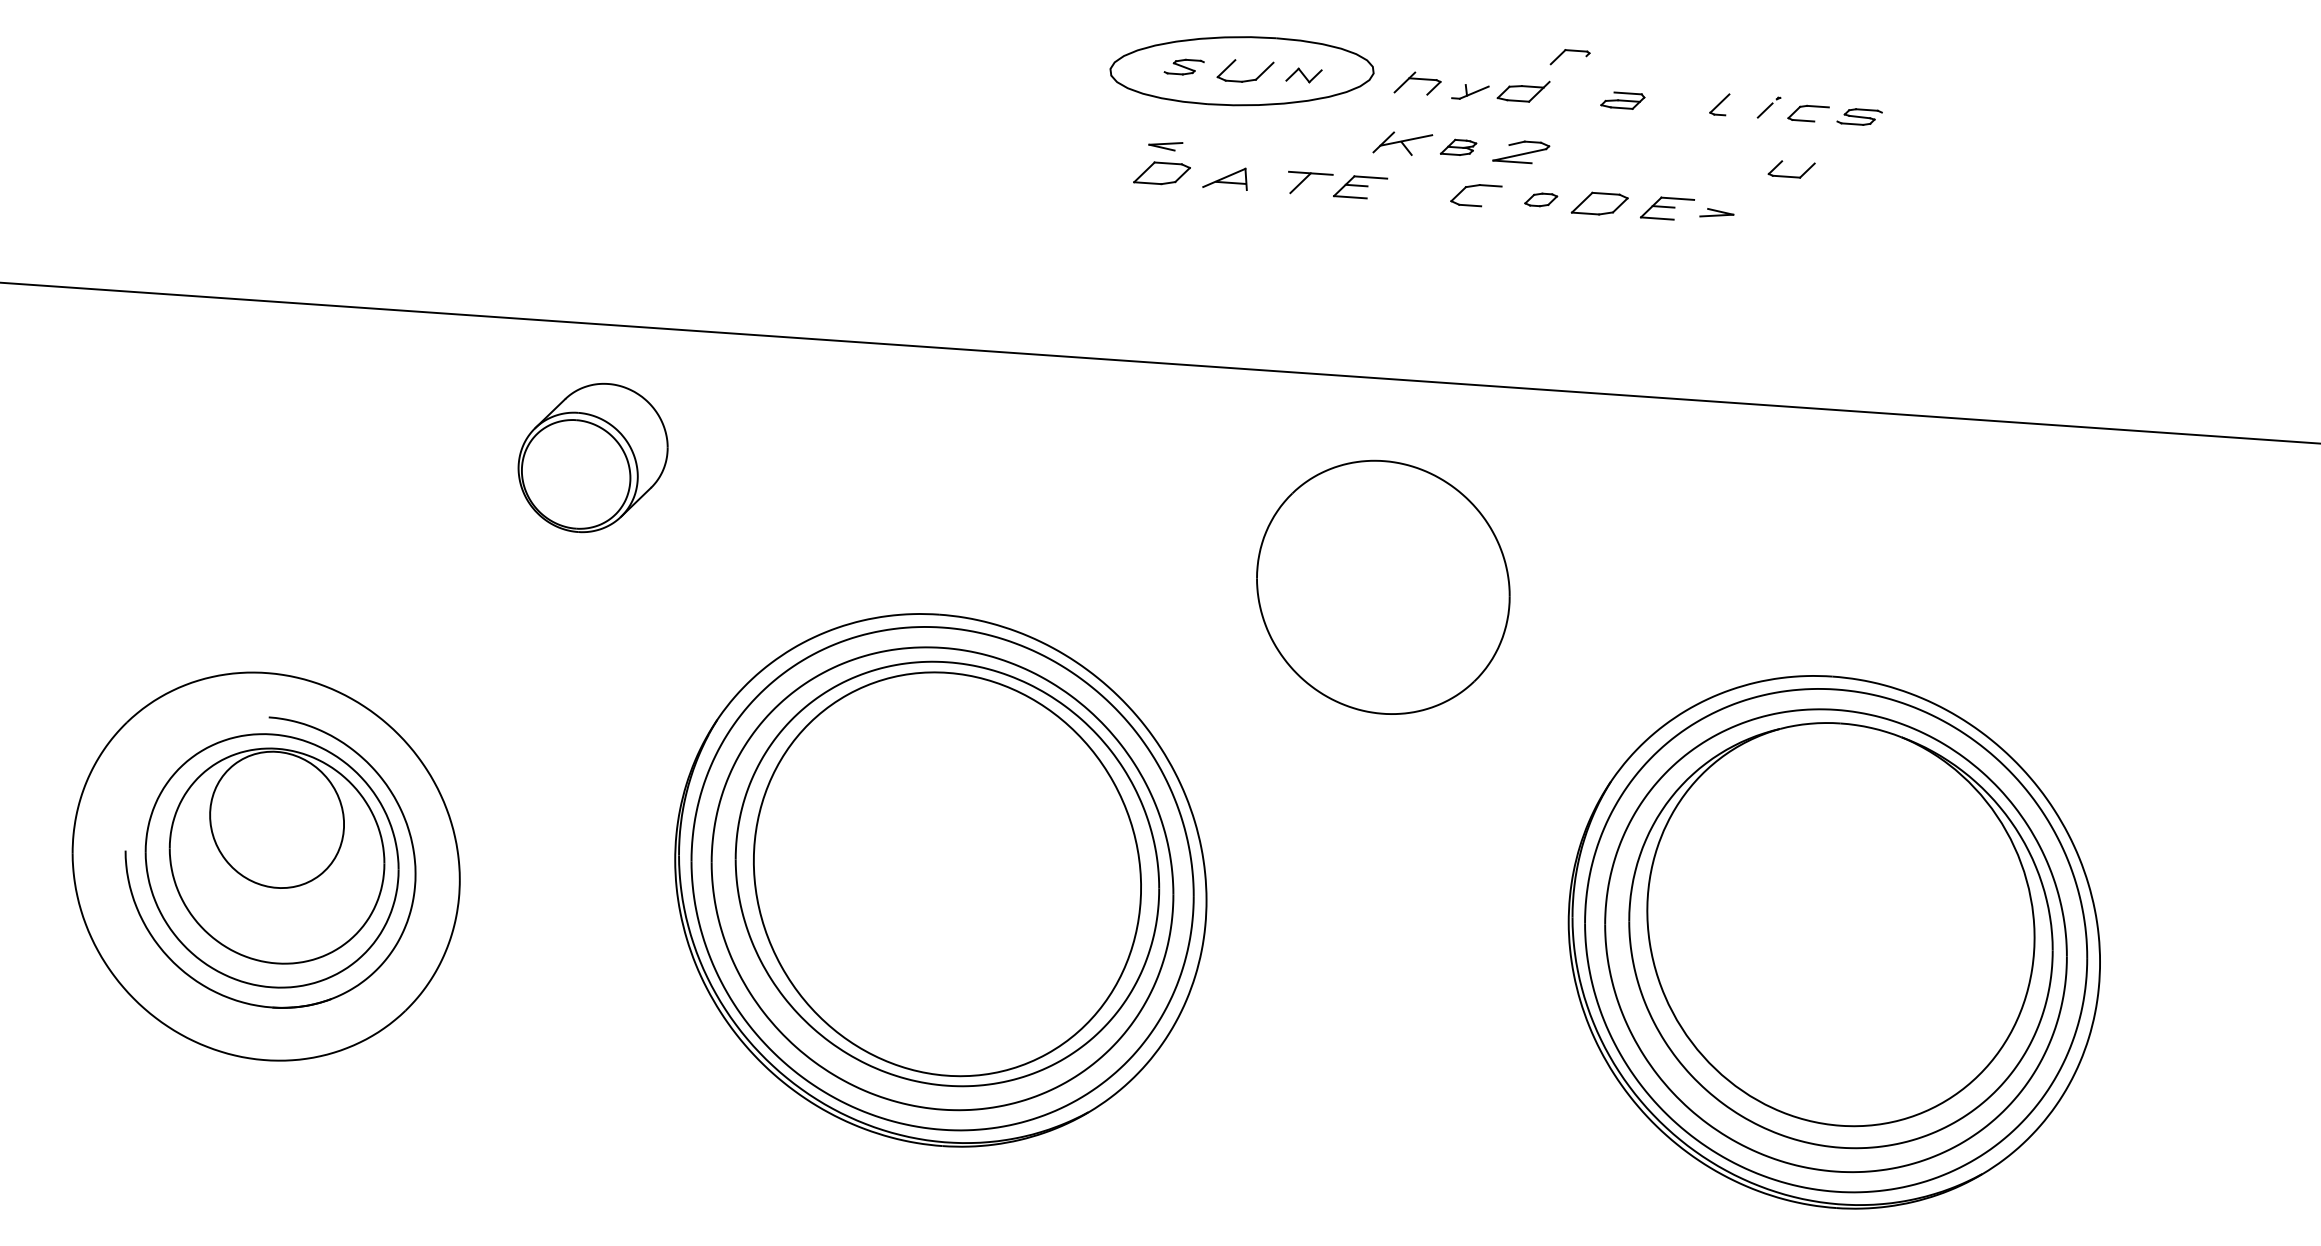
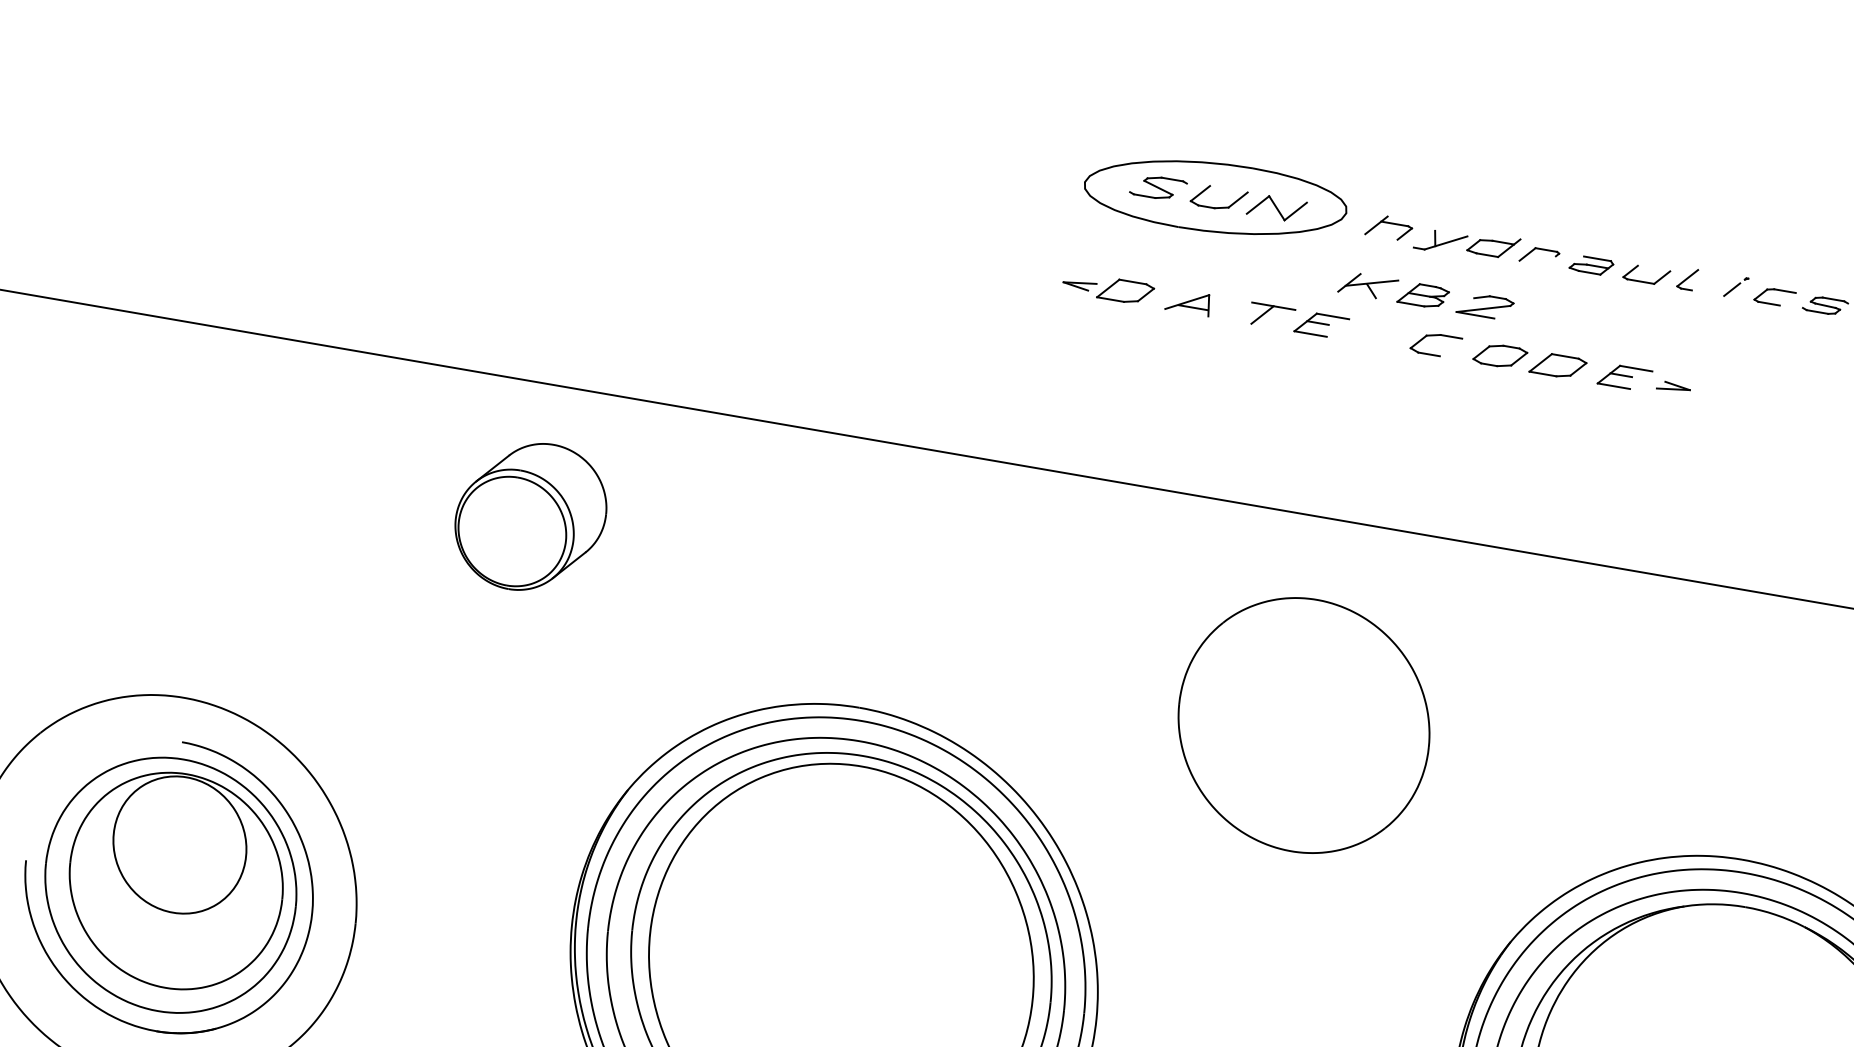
part: (1569, 57) -> (1538, 255), moved
part: (1184, 66) -> (1158, 187), size x1.43
part: (1303, 75) -> (1276, 208), size x1.67
part: (1470, 91) -> (1440, 240), size x1.43
part: (1165, 146) -> (1079, 285), moved
part: (1458, 147) -> (1423, 295), size x1.43
part: (1791, 176) -> (1645, 281), moved
part: (1540, 199) -> (1499, 355), size x1.67

